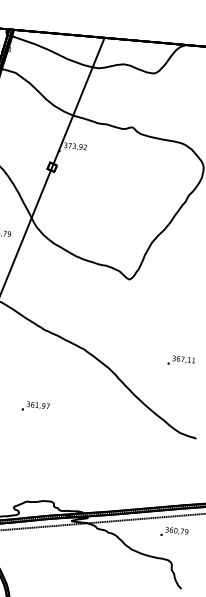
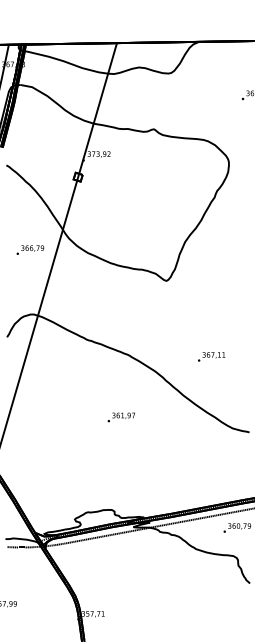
text: (181, 360) -> (211, 356), moved
text: (34, 406) -> (120, 417), moved

